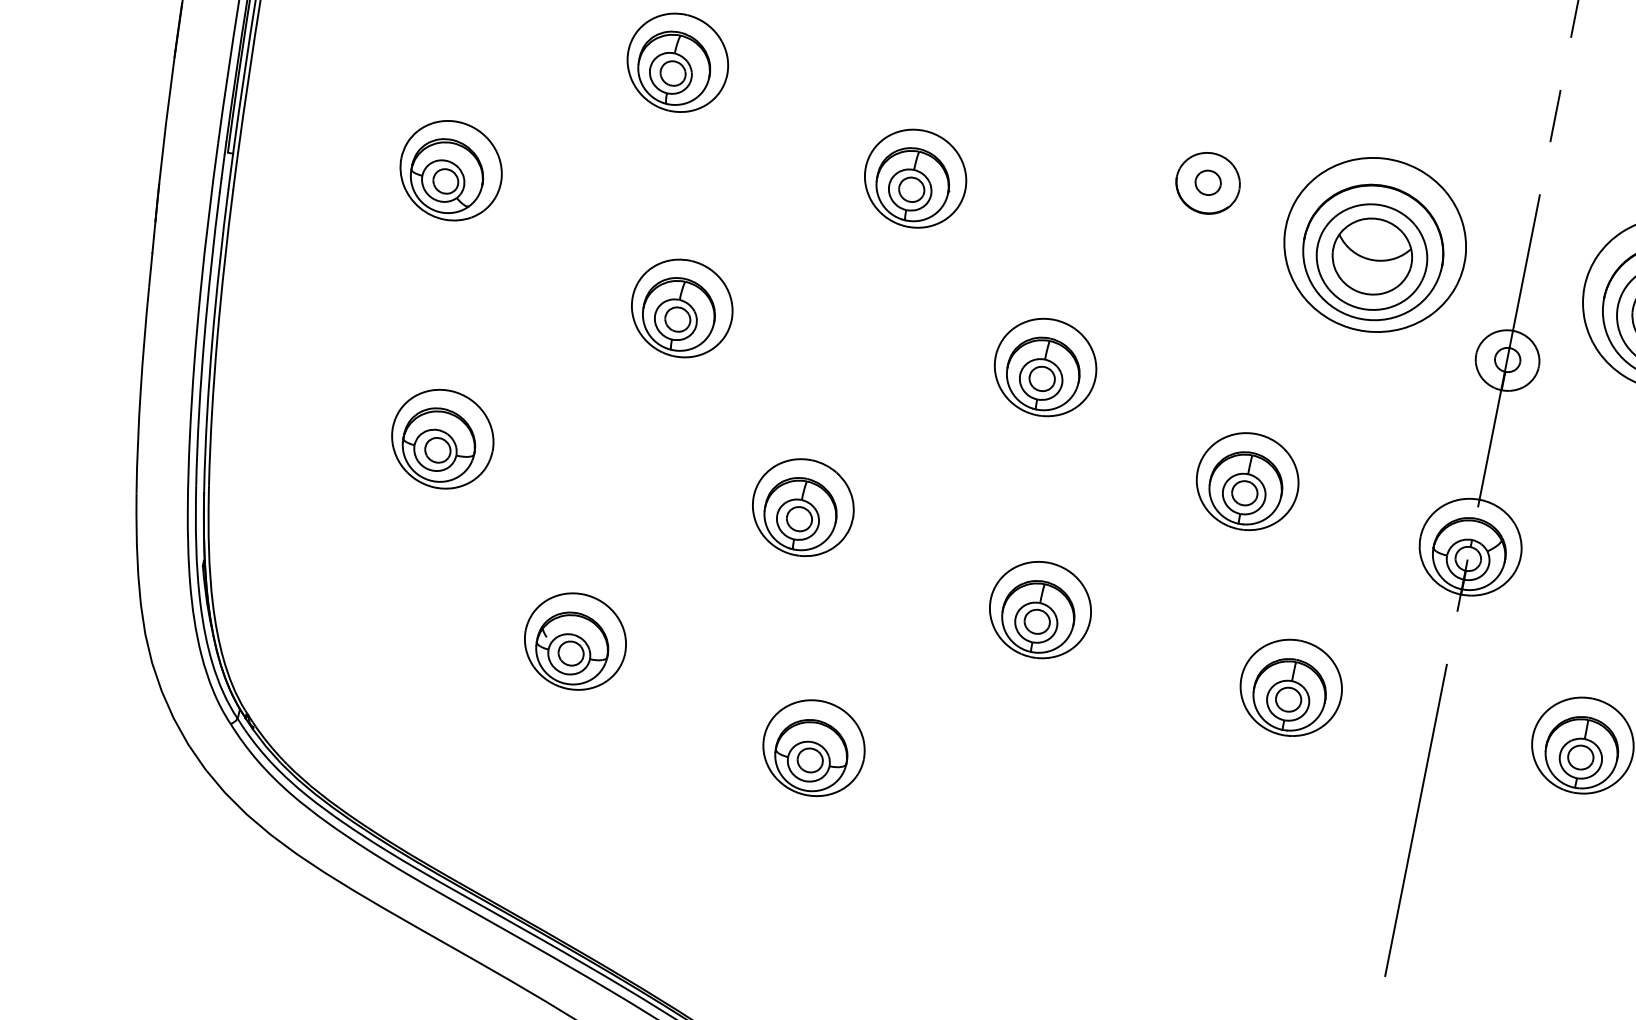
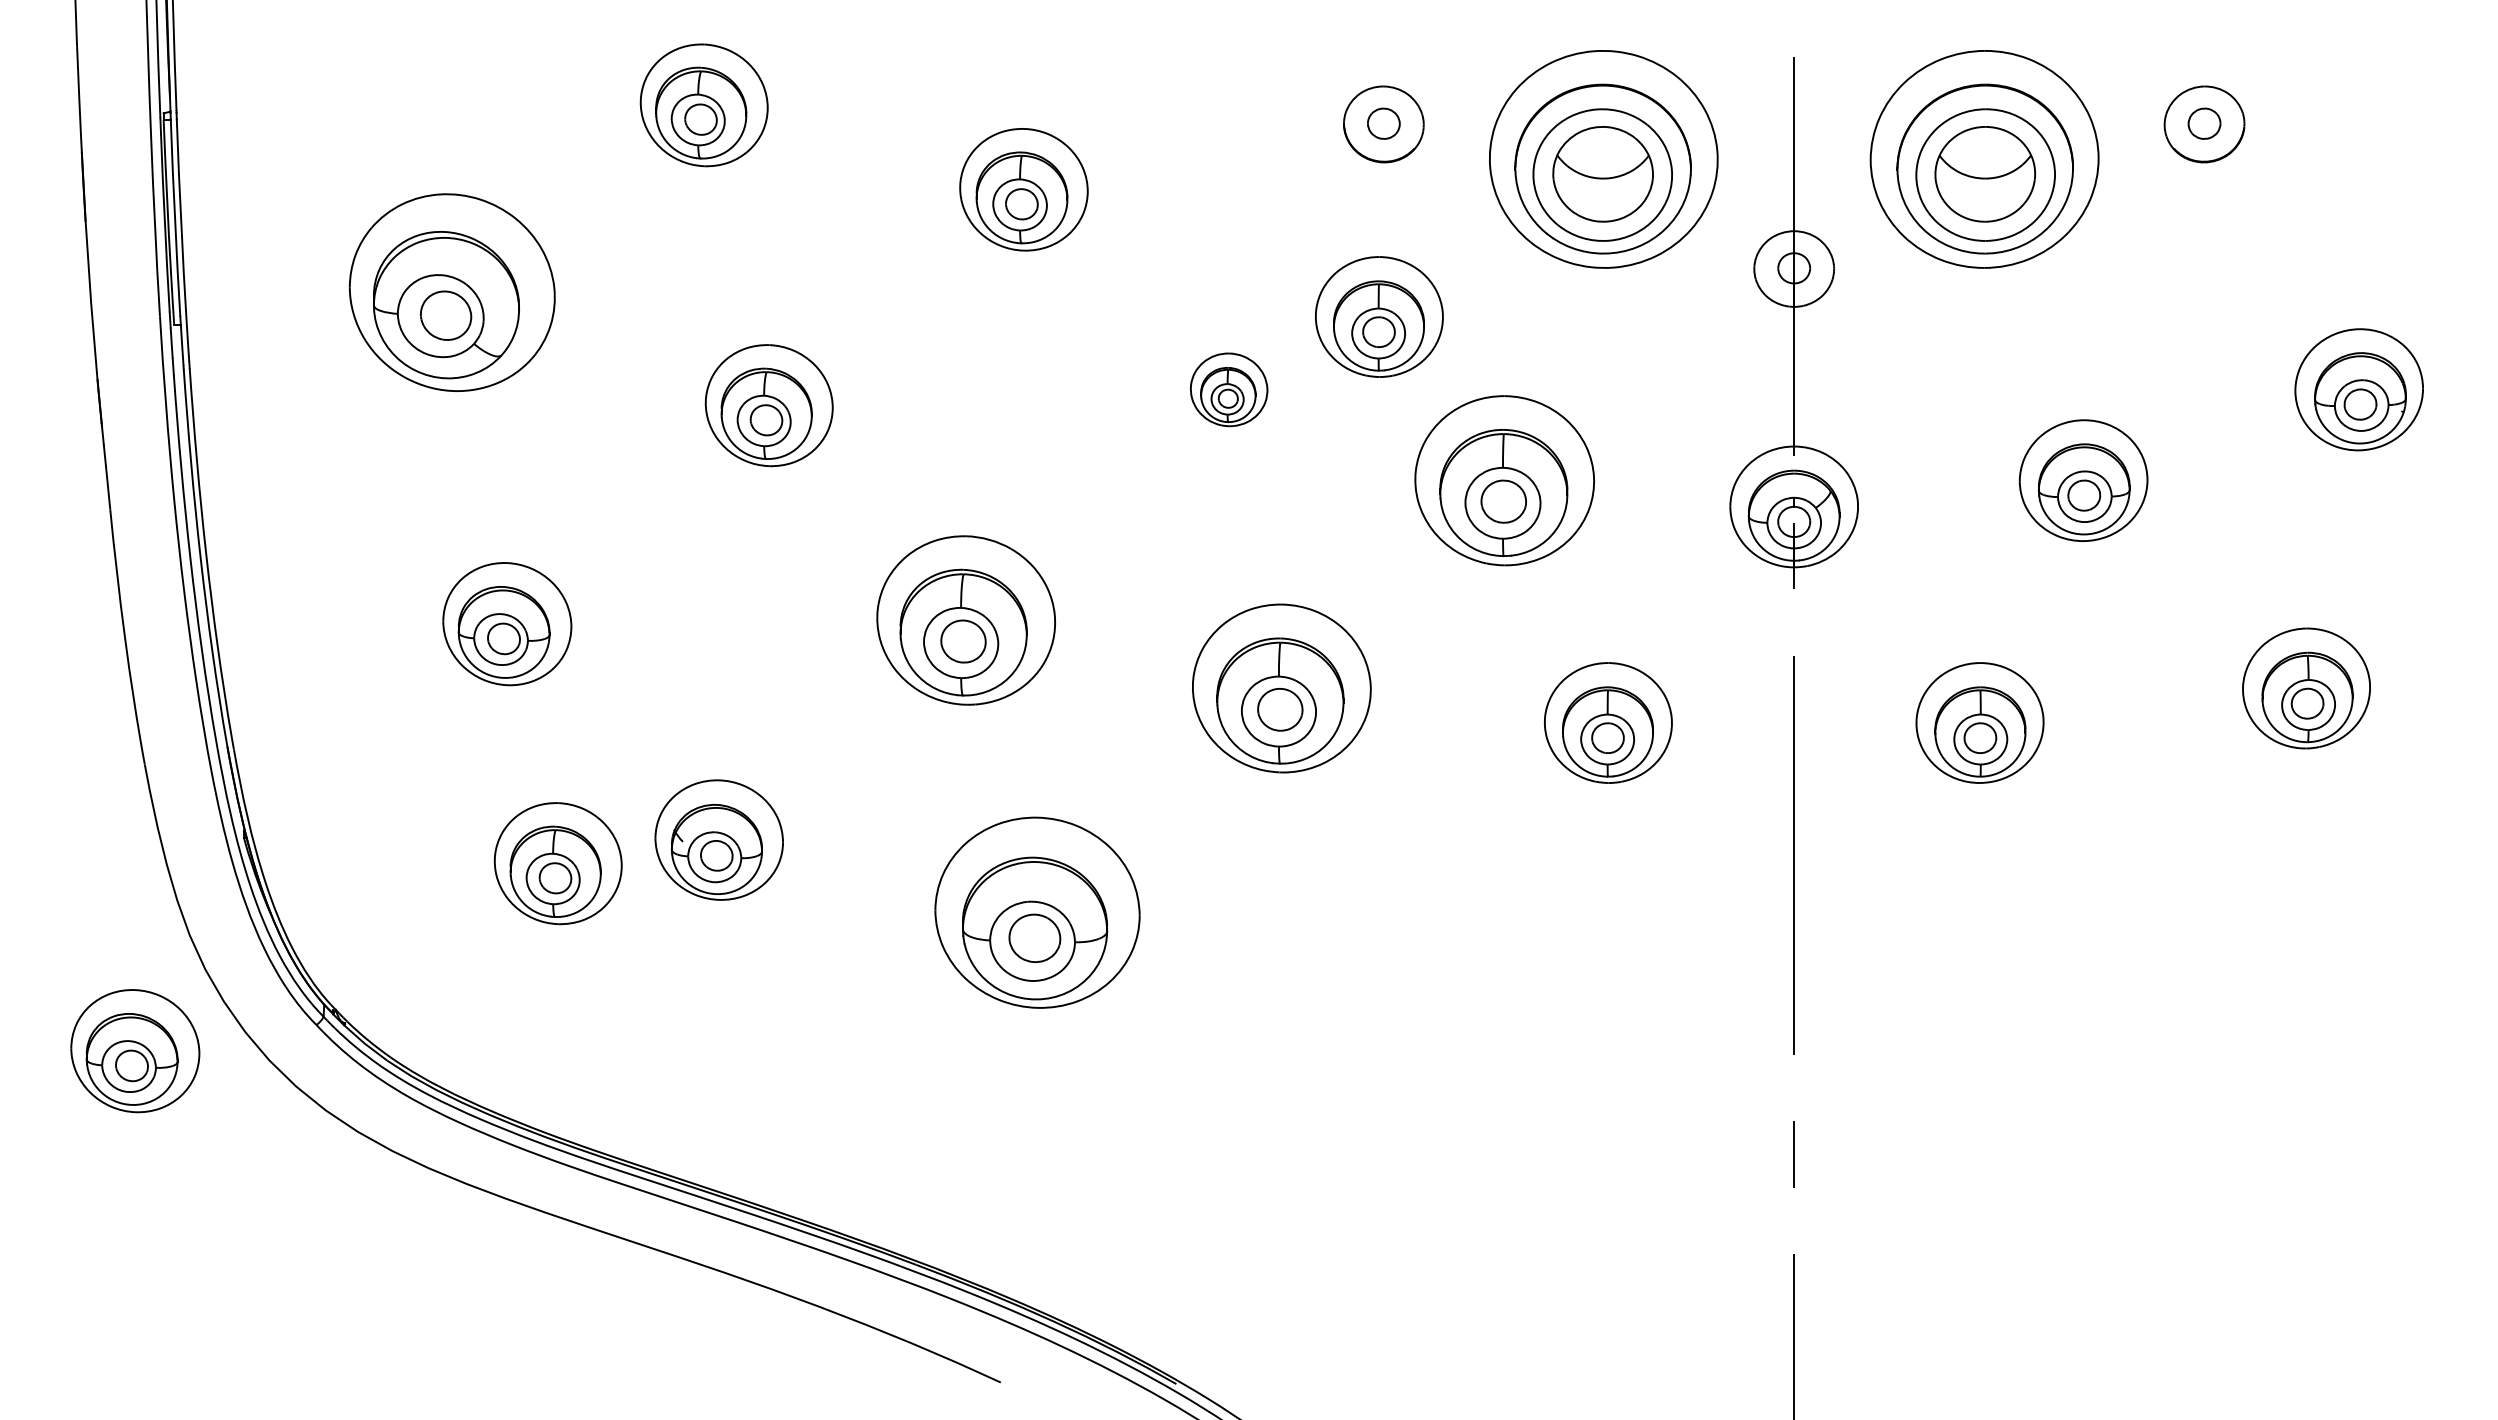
part: (451, 170) -> (452, 292), size x1.6
part: (1174, 333) -> (1379, 316), added
part: (1045, 367) -> (1228, 389), size x0.6
part: (1247, 481) -> (1504, 480), size x1.4
part: (802, 507) -> (965, 620), size x1.4
part: (1040, 610) -> (1281, 688), size x1.4
part: (444, 634) -> (557, 863), added
part: (84, 716) -> (135, 1051), added
part: (813, 747) -> (1037, 912), size x1.6

